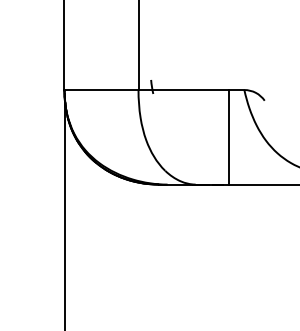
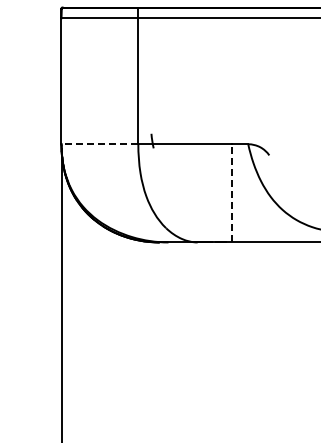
line: (101, 90) -> (99, 144), solid -> dashed
line: (229, 136) -> (232, 192), solid -> dashed

